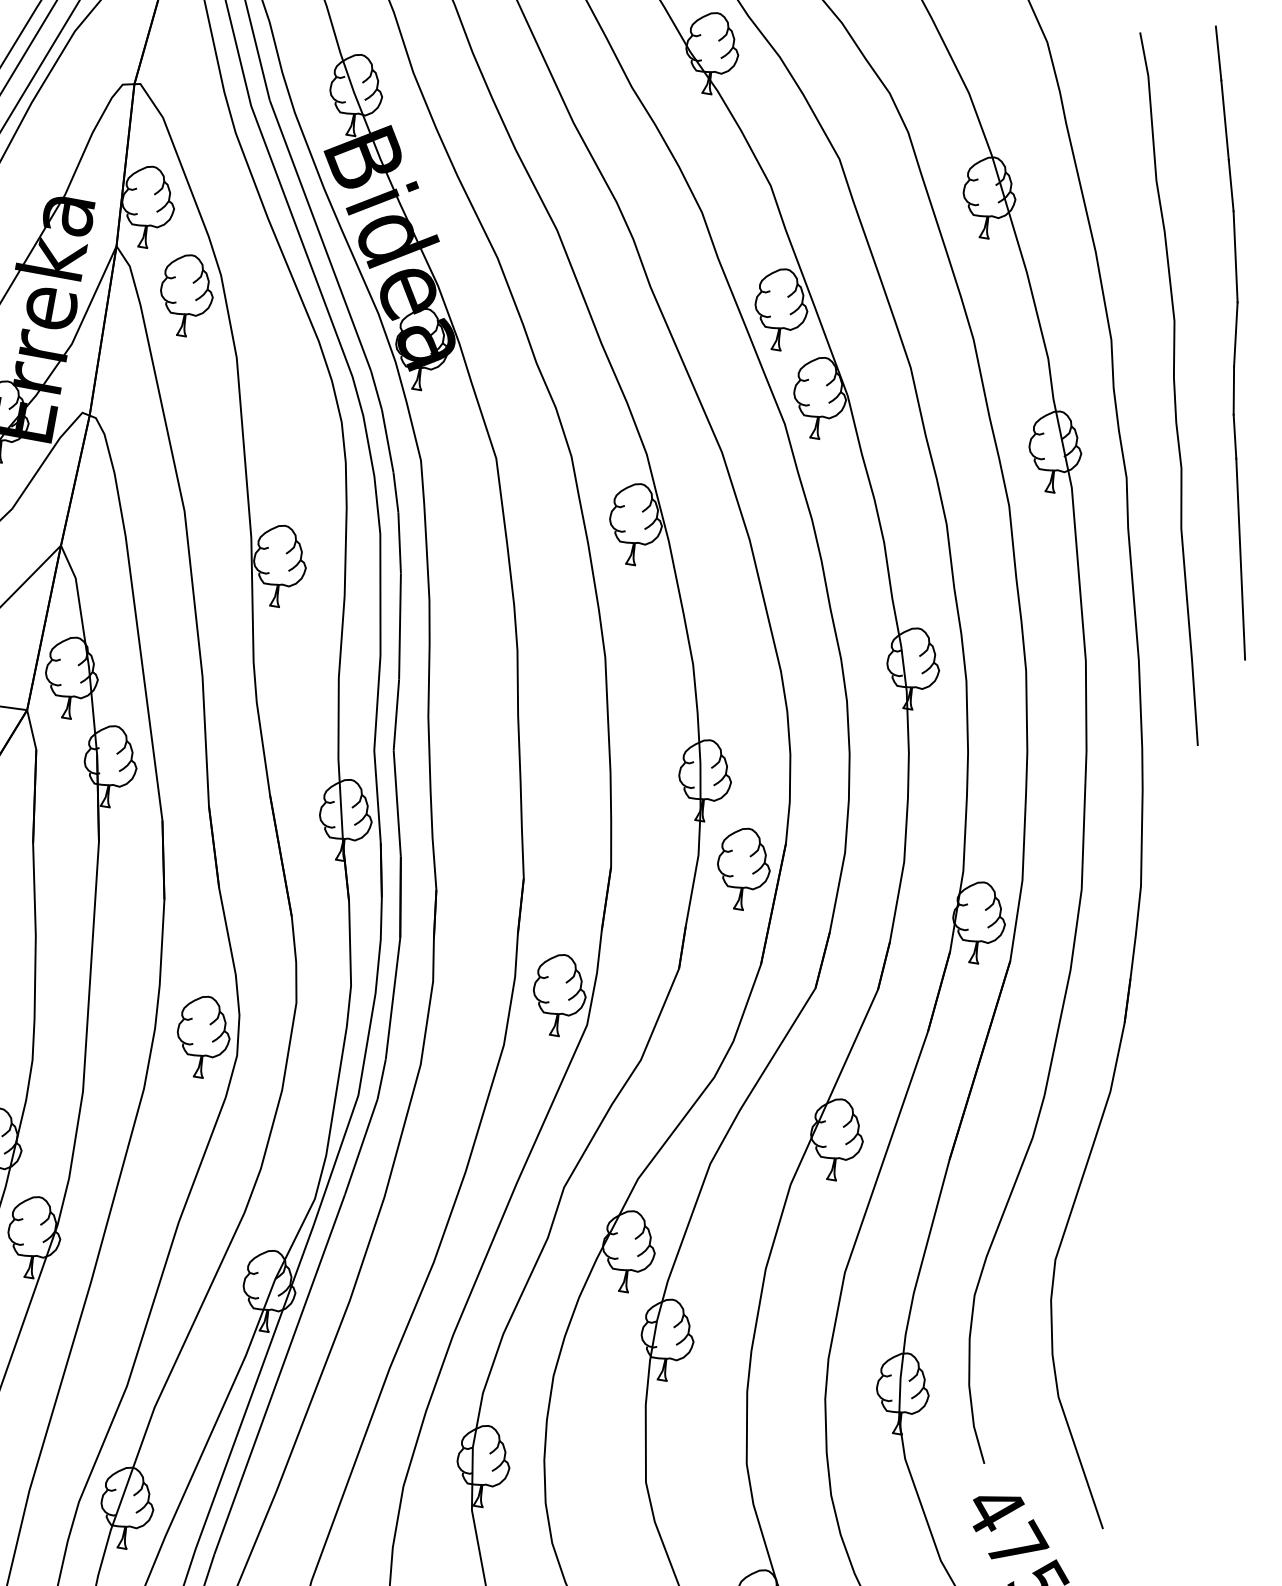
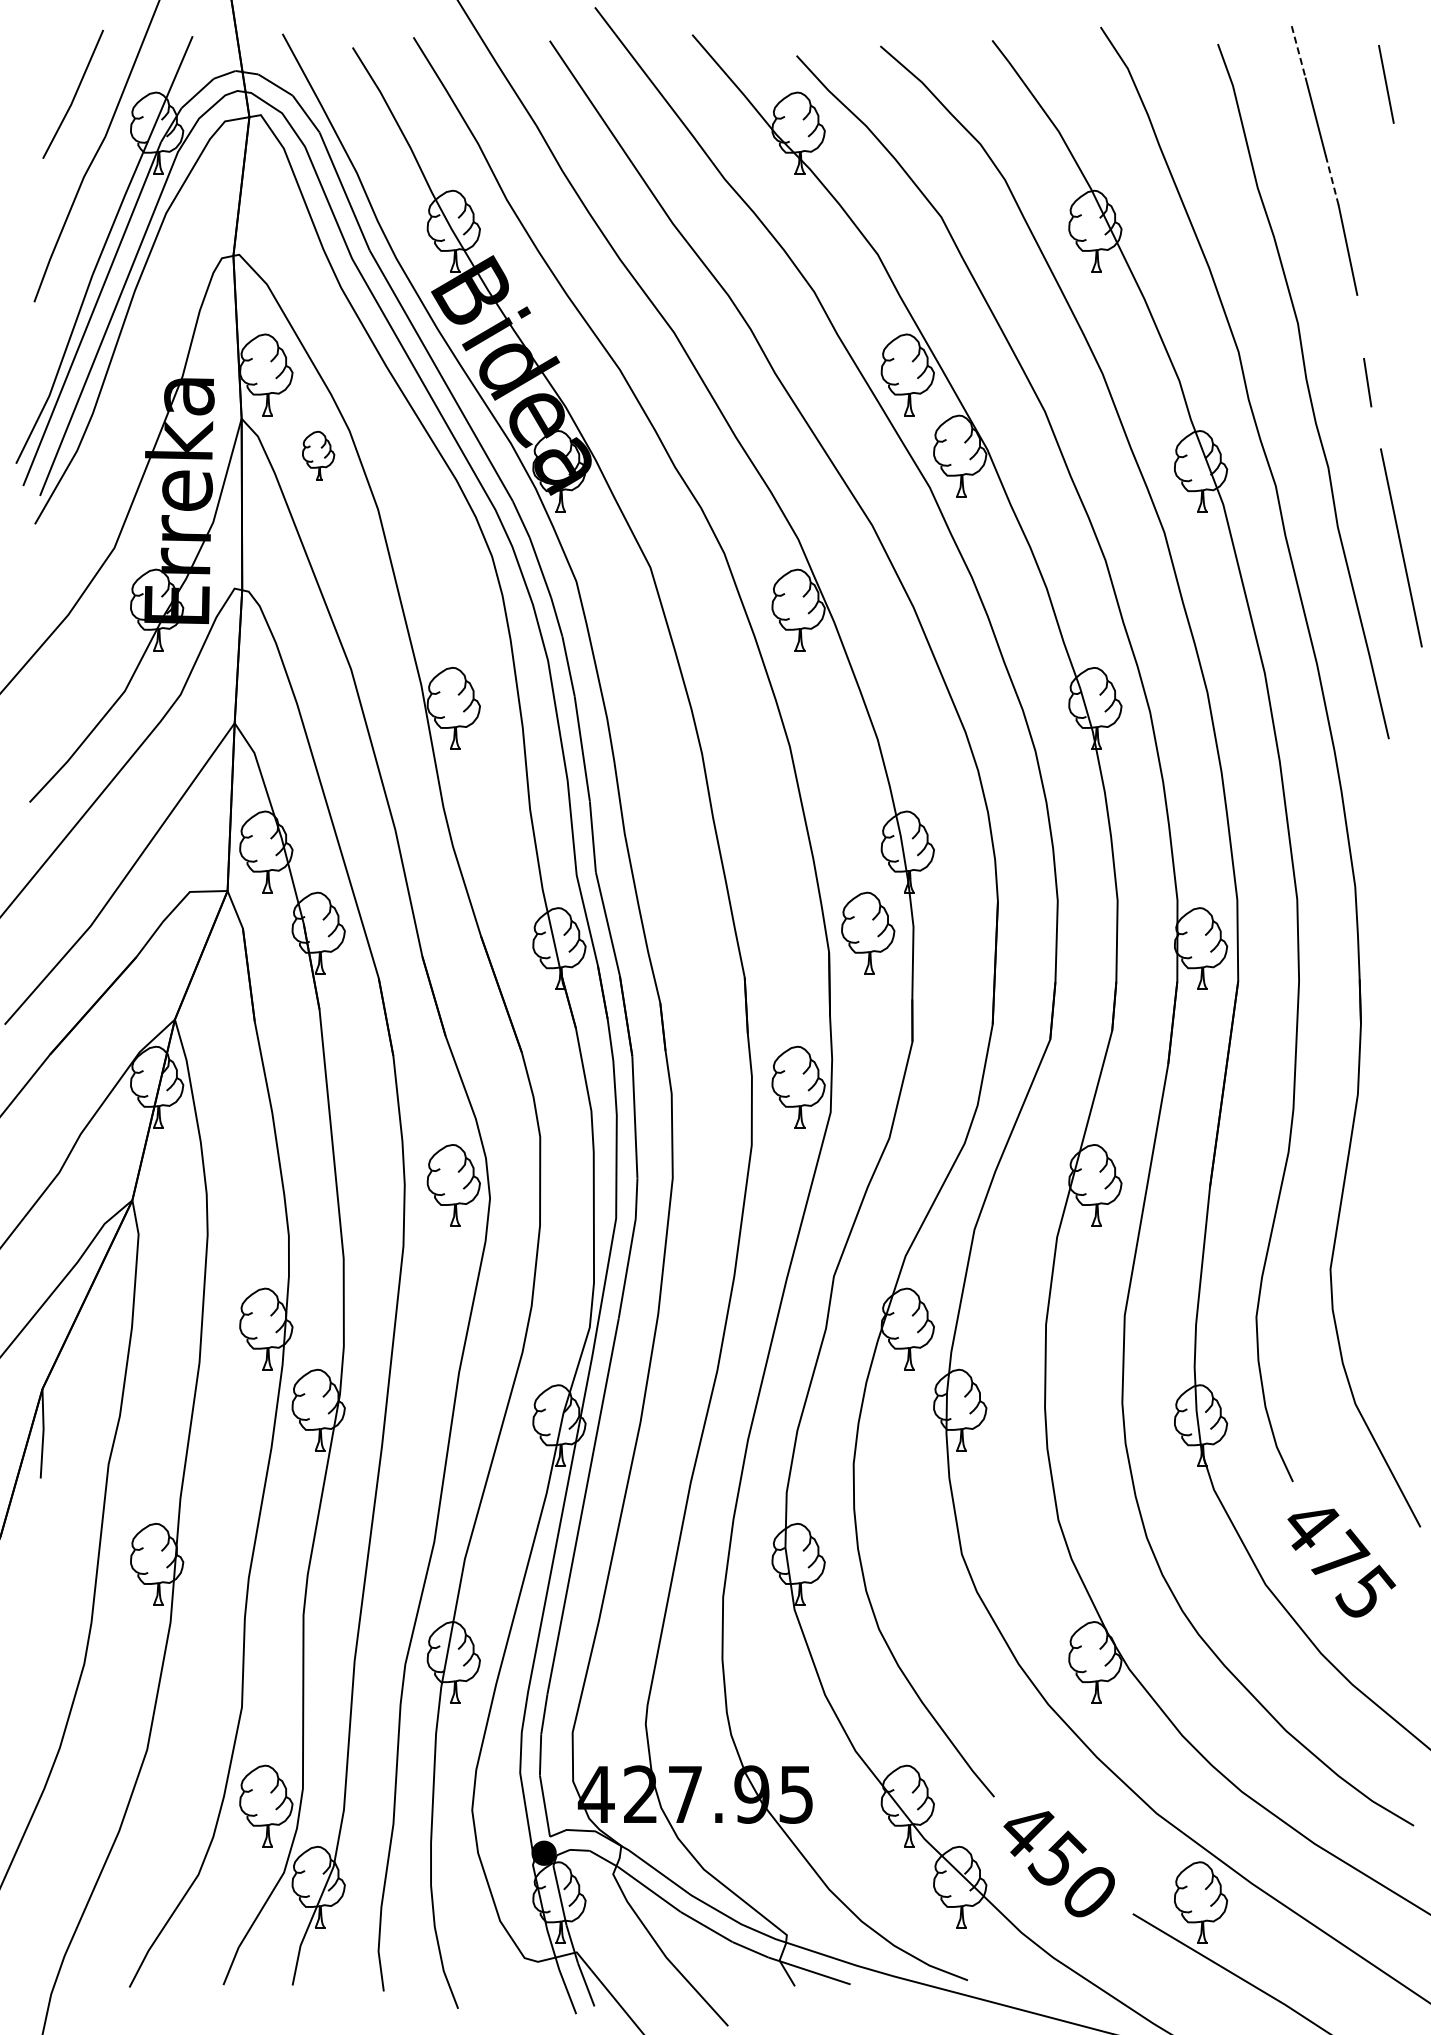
line: (1218, 53) -> (1298, 52), solid -> dashed
line: (1231, 185) -> (1332, 180), solid -> dashed
part: (186, 294) -> (318, 455), size x0.6
line: (1235, 334) -> (1360, 326), removed
line: (1234, 436) -> (1375, 427), removed
part: (744, 868) -> (868, 932), moved

